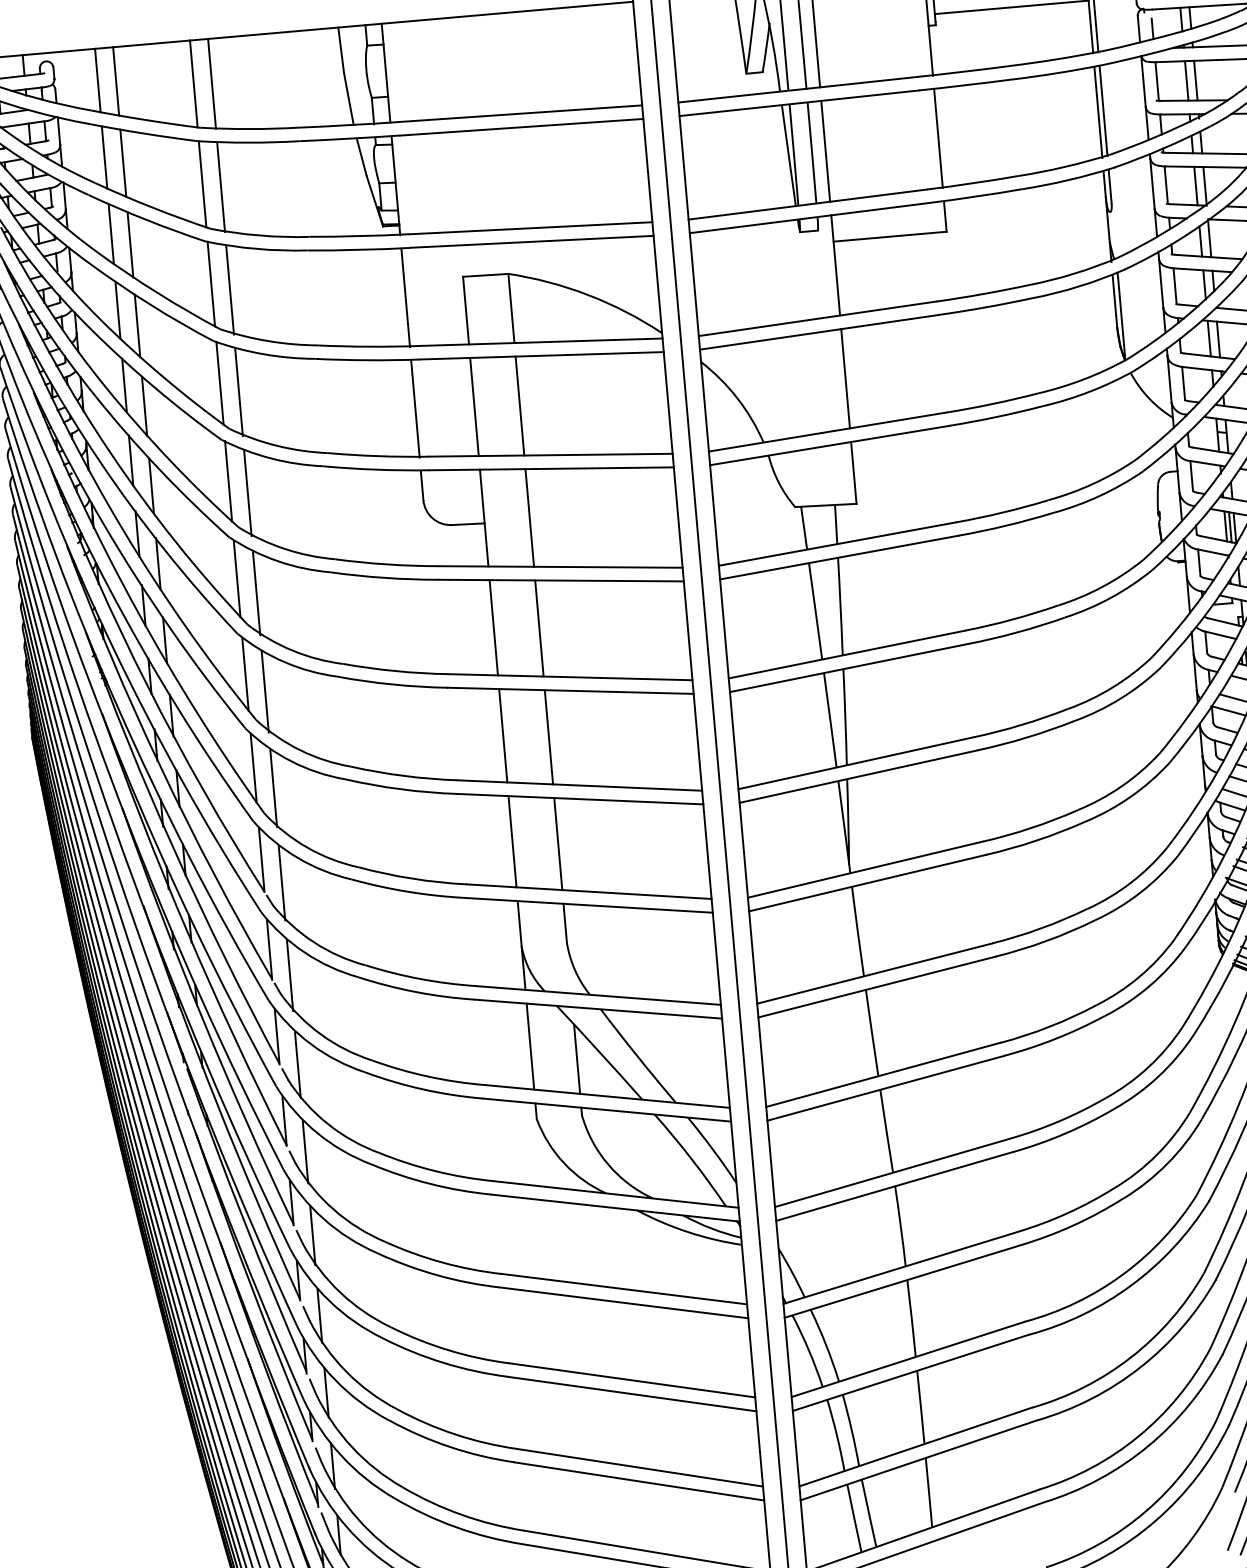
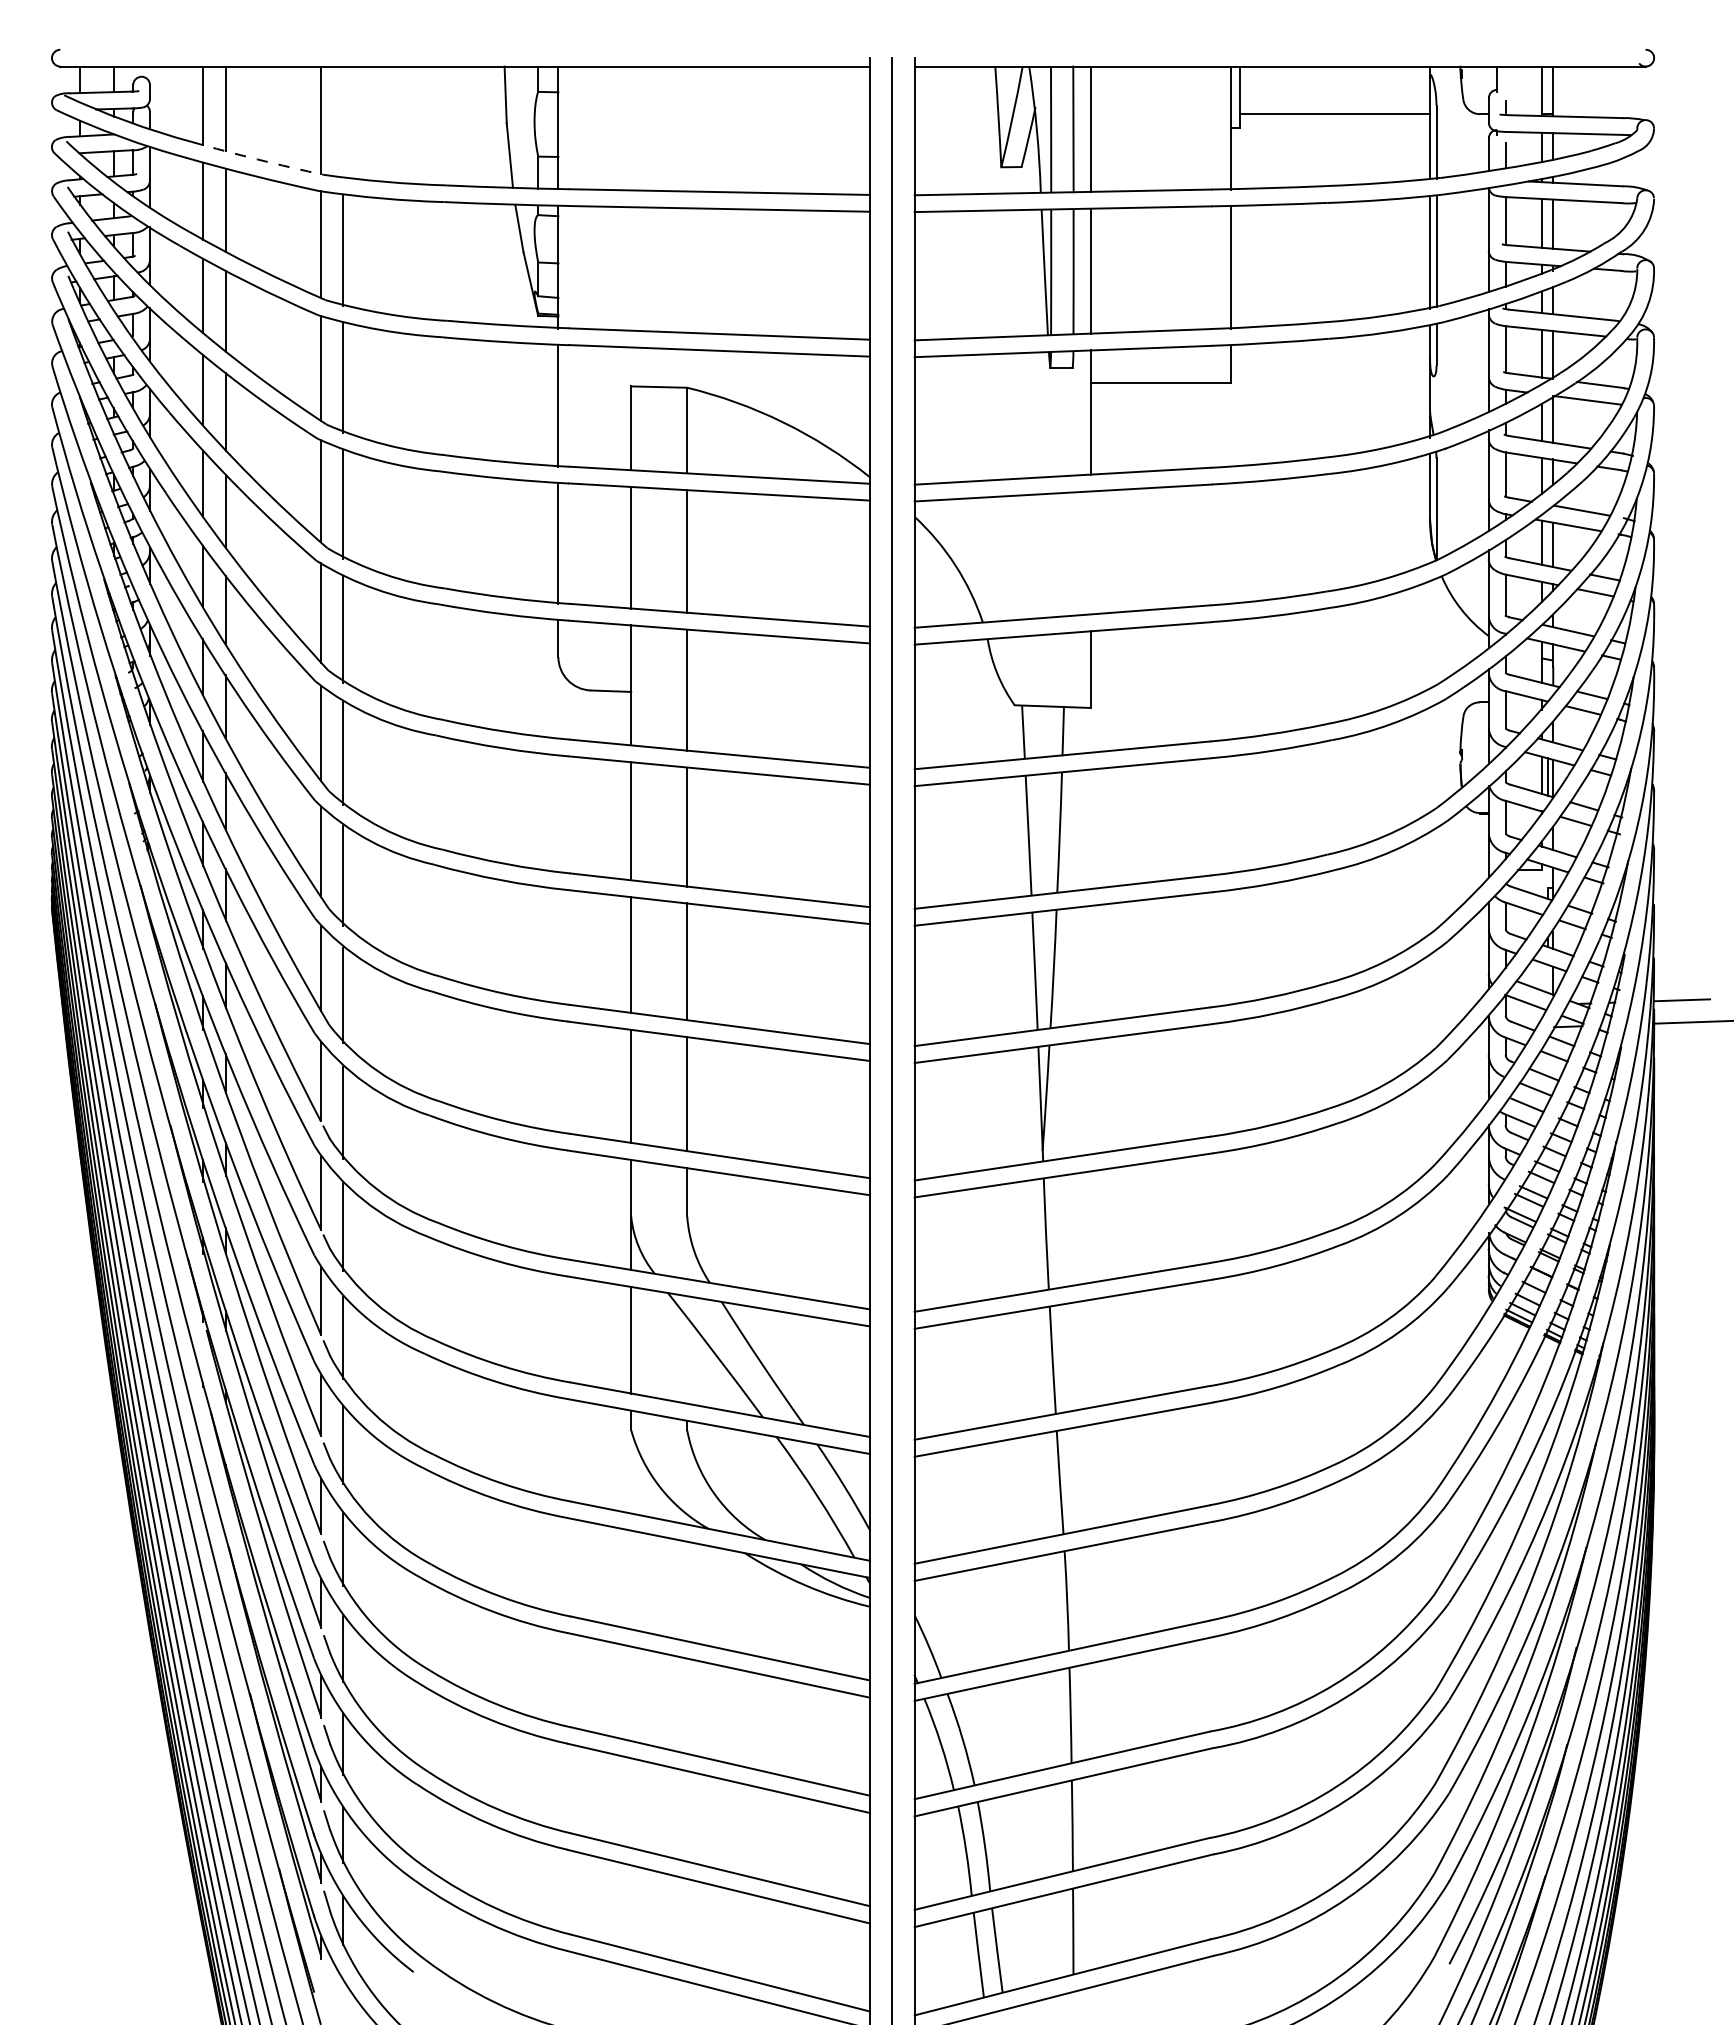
line: (212, 84) -> (343, 122), removed
arc: (145, 120) -> (257, 159), solid -> dashed
line: (845, 378) -> (1090, 552), removed
line: (577, 1059) -> (687, 1360), removed

